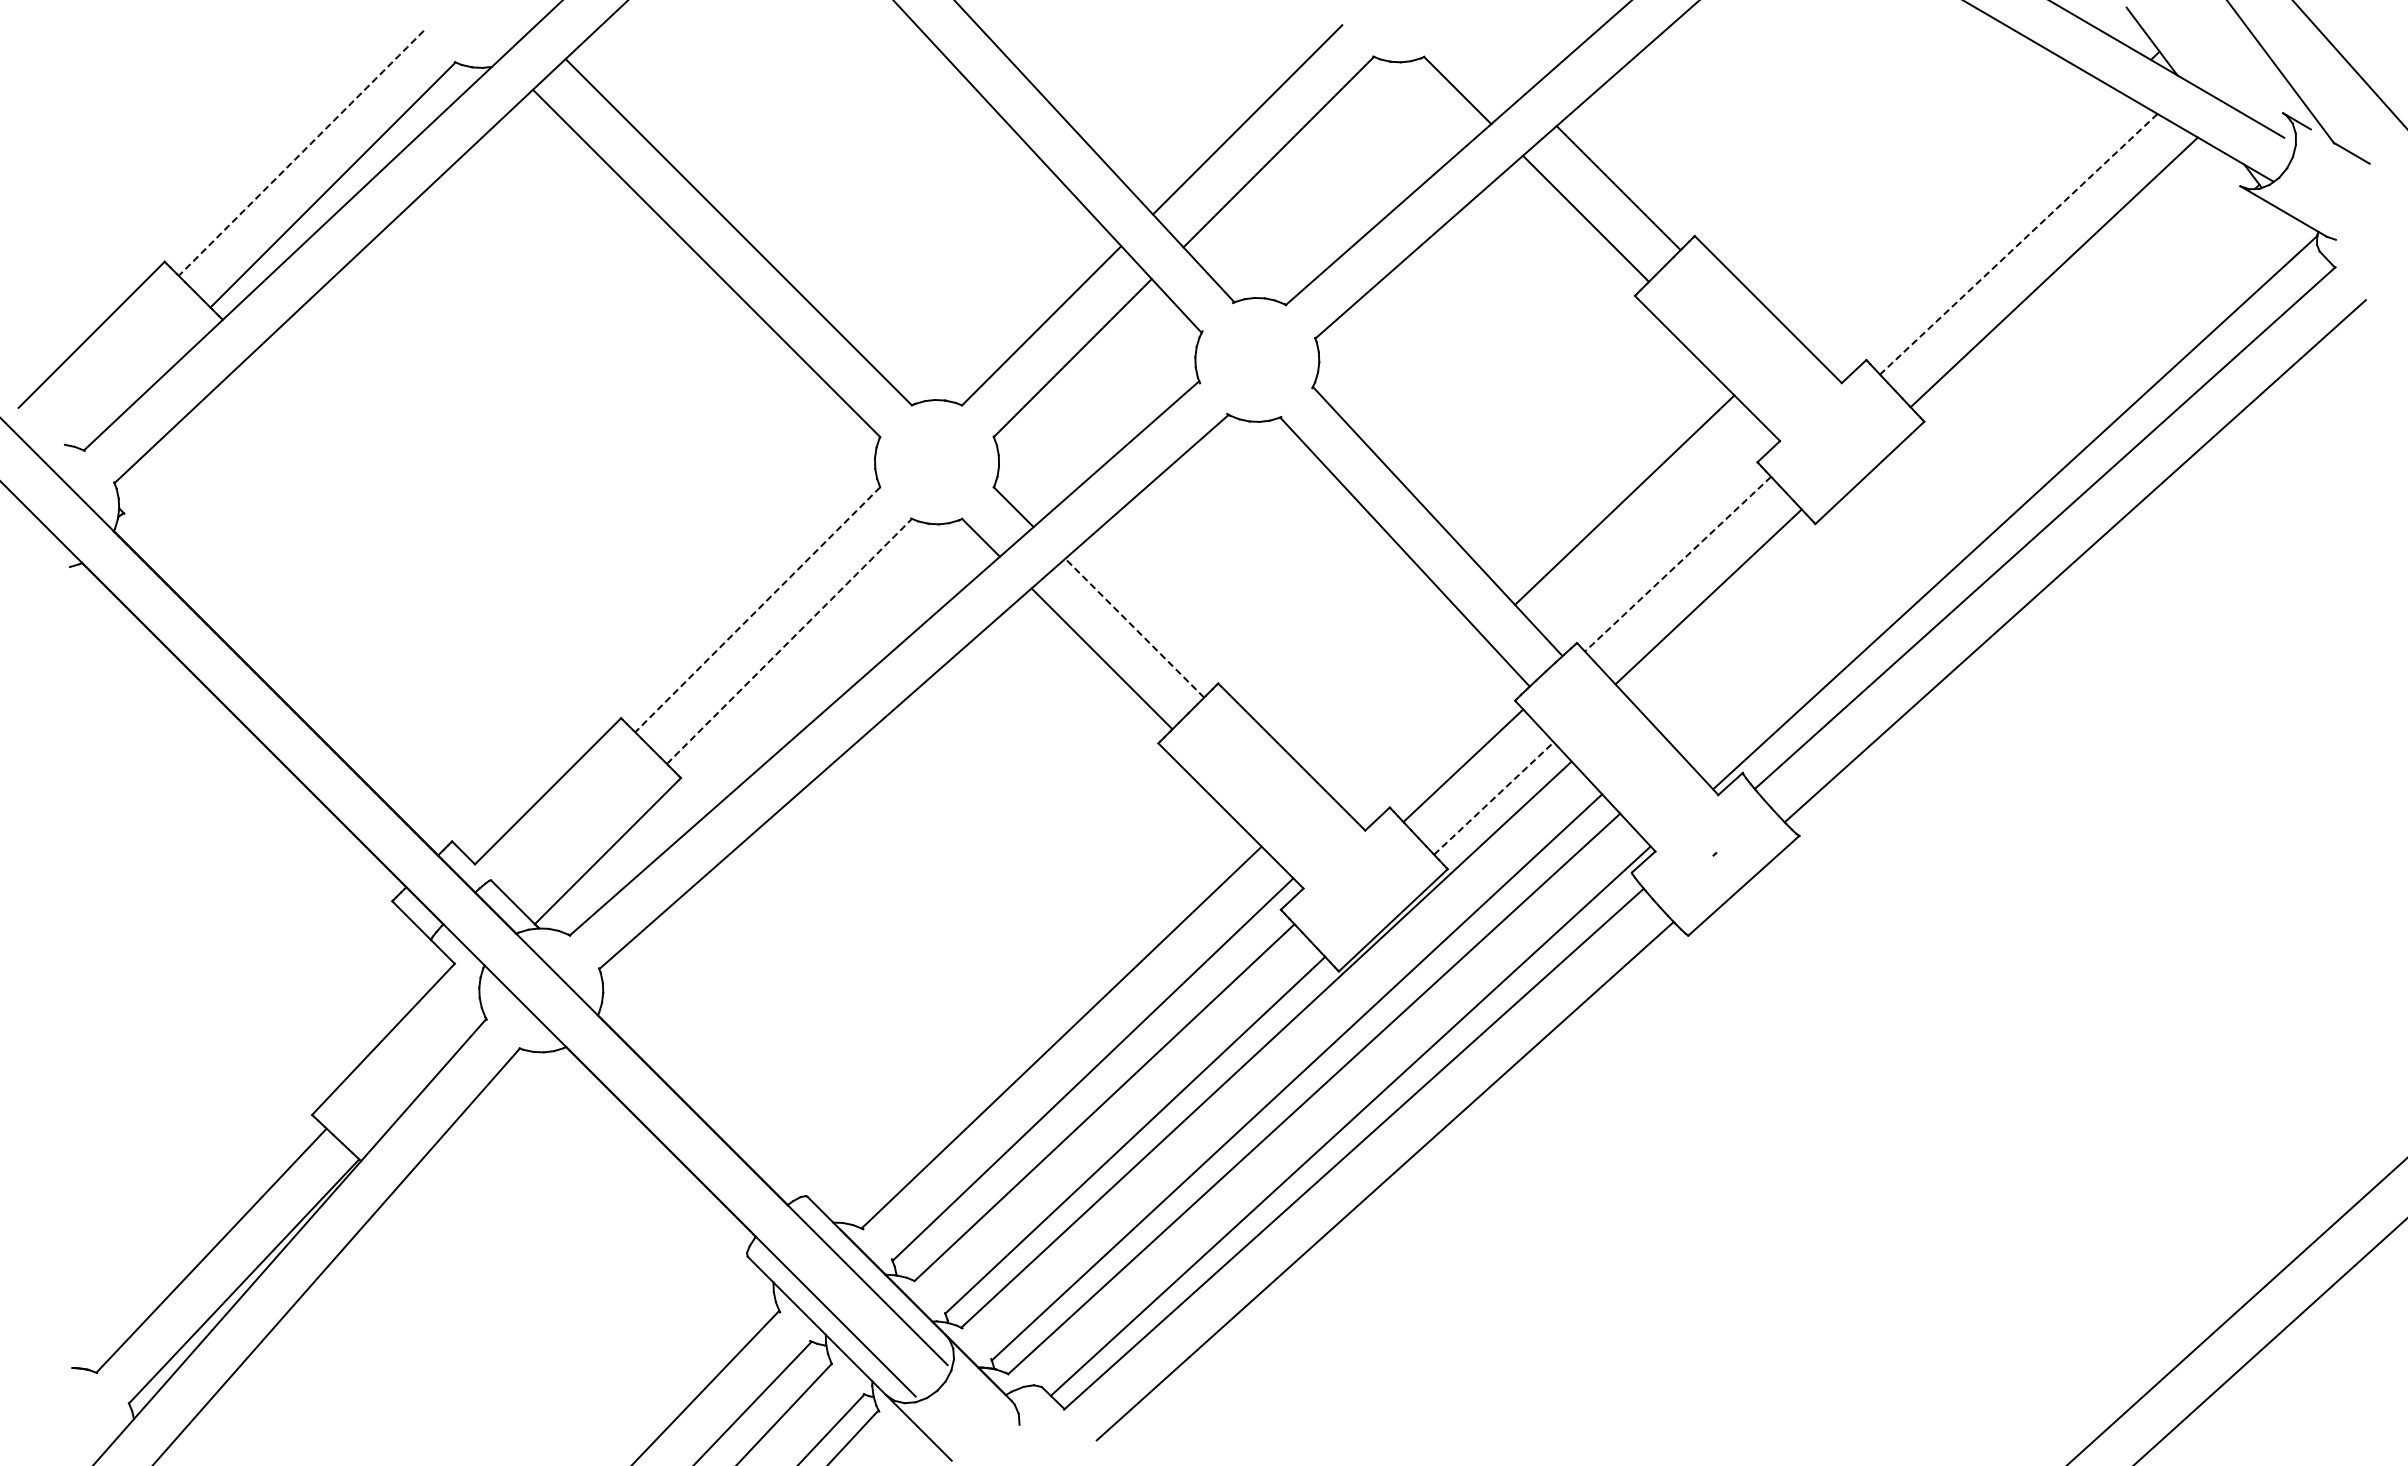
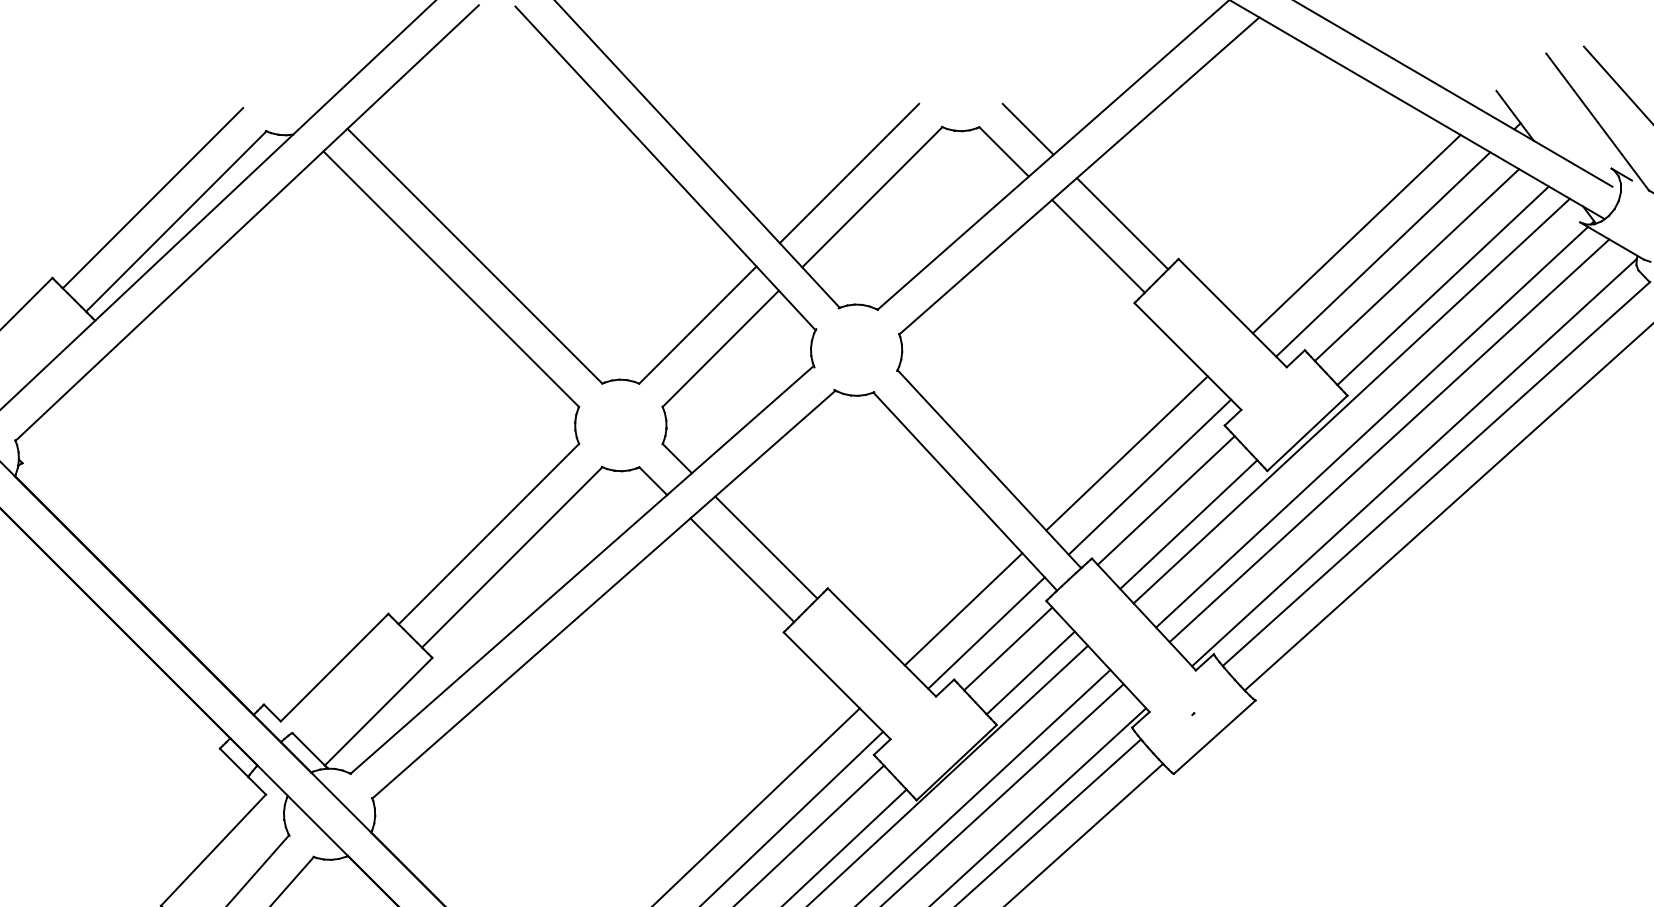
line: (1490, 59) -> (1028, 129), added
line: (300, 153) -> (152, 198), dashed -> solid
line: (1936, 202) -> (1356, 234), added
line: (1972, 229) -> (1382, 254), added
line: (2018, 244) -> (1416, 265), dashed -> solid
line: (1929, 429) -> (1351, 401), added
line: (1957, 464) -> (1371, 427), added
line: (1981, 482) -> (1389, 440), added
line: (1655, 532) -> (1149, 477), added
line: (1678, 564) -> (1166, 500), dashed -> solid
line: (757, 610) -> (488, 534), dashed -> solid
line: (1134, 627) -> (766, 547), dashed -> solid
line: (789, 641) -> (512, 557), dashed -> solid
line: (1402, 711) -> (963, 608), added
line: (1433, 743) -> (986, 632), added
line: (1494, 798) -> (1031, 672), dashed -> solid

